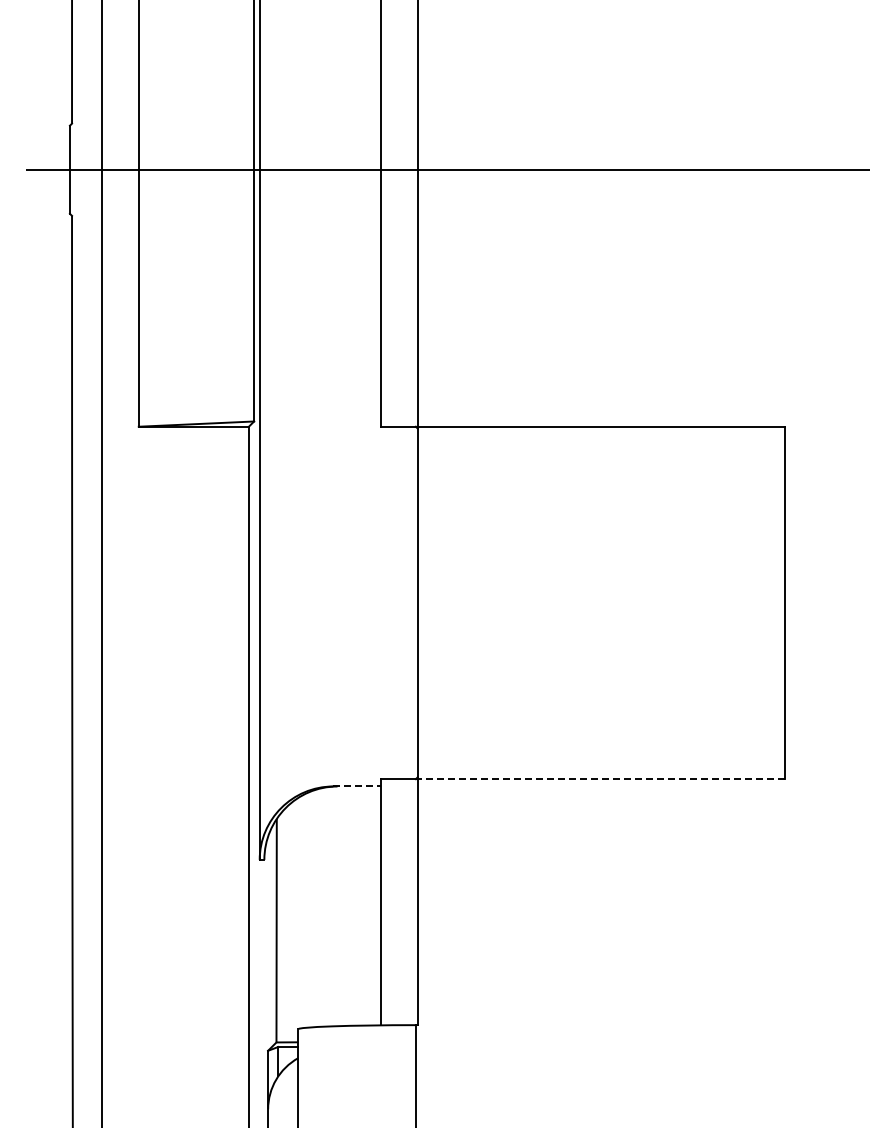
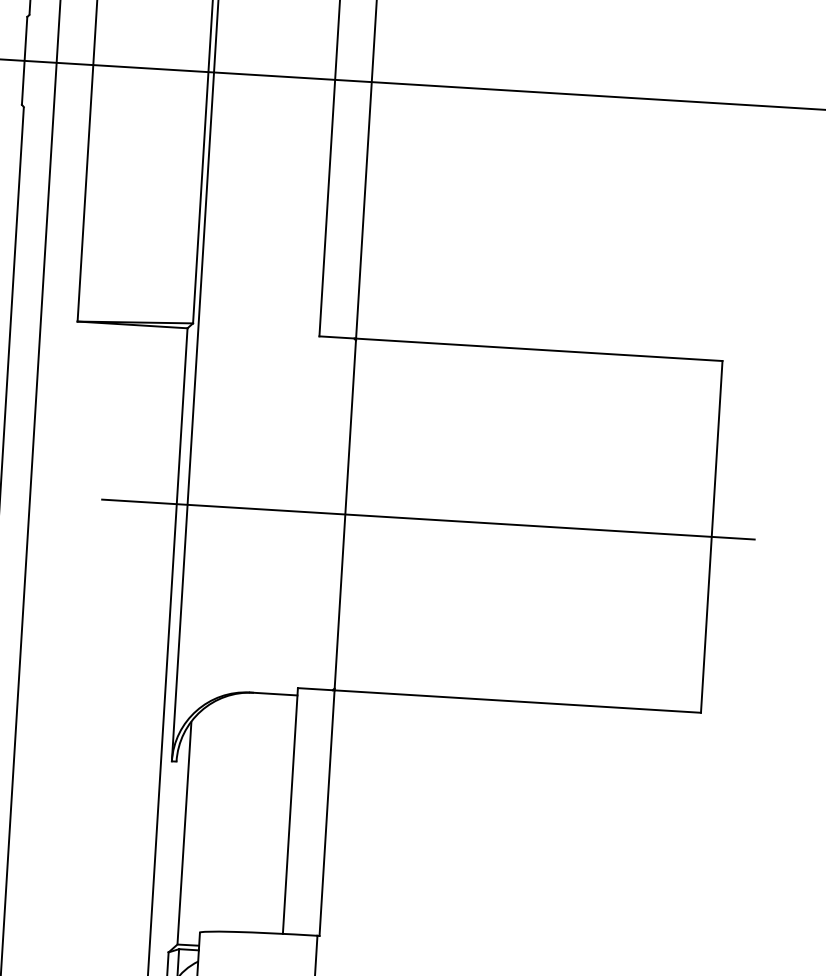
line: (500, 602) -> (427, 519), added
line: (601, 779) -> (517, 701), dashed -> solid
line: (357, 786) -> (273, 694), dashed -> solid

